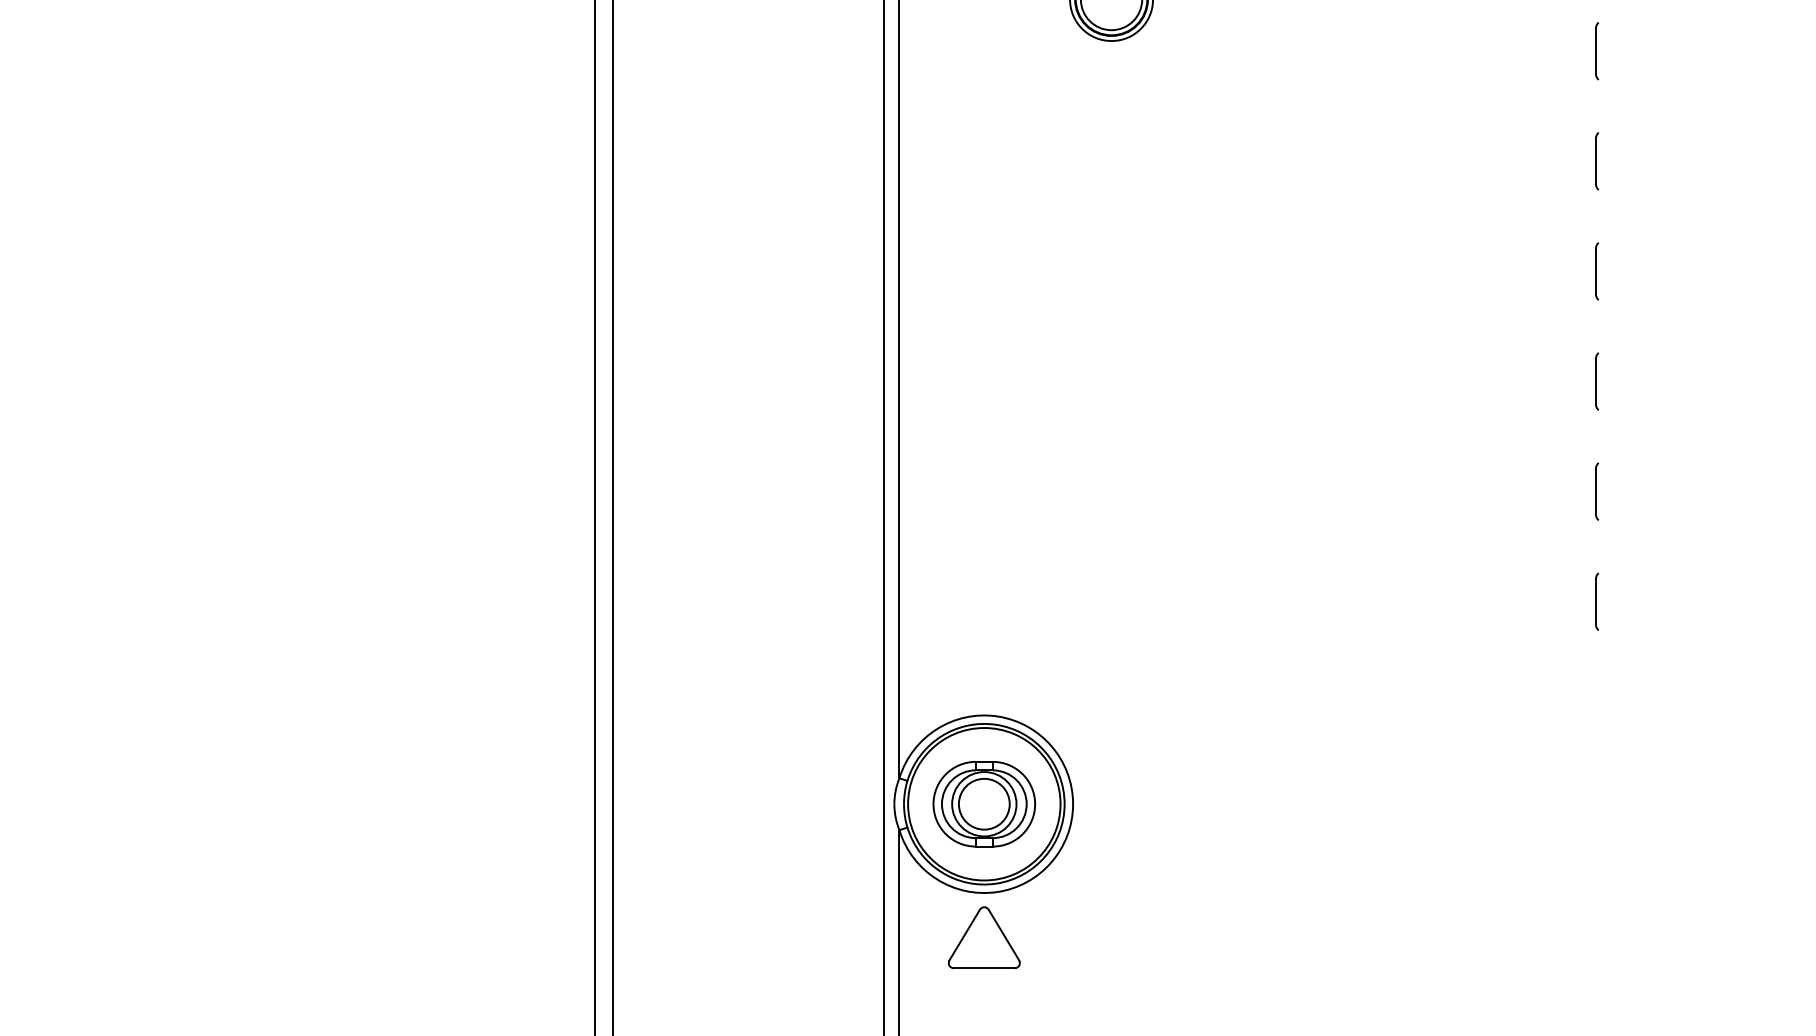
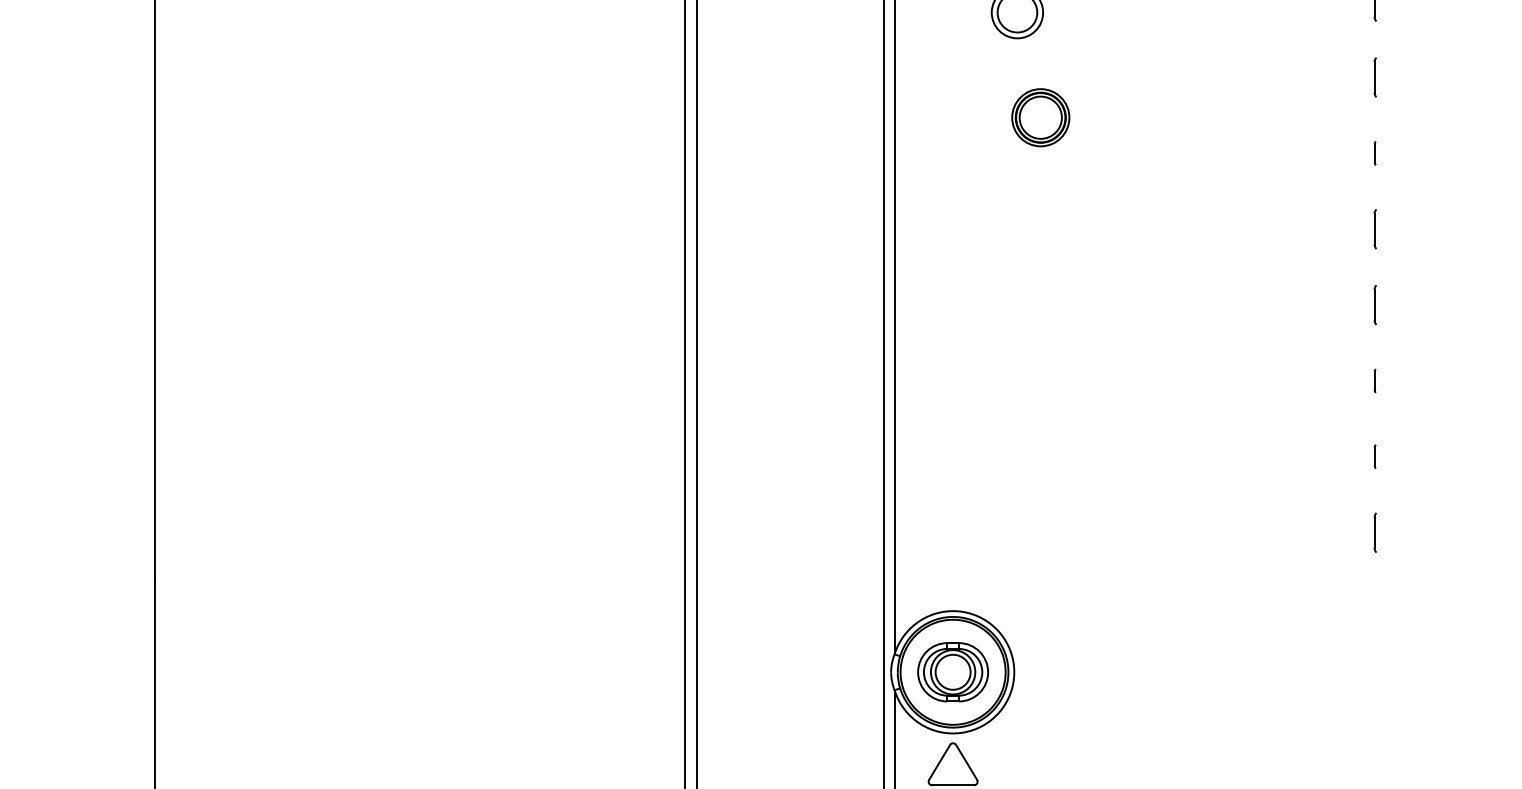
part: (1595, 51) -> (1374, 153), size x0.6
part: (1595, 380) -> (1374, 380), size x0.6
part: (1595, 491) -> (1374, 456), size x0.6

